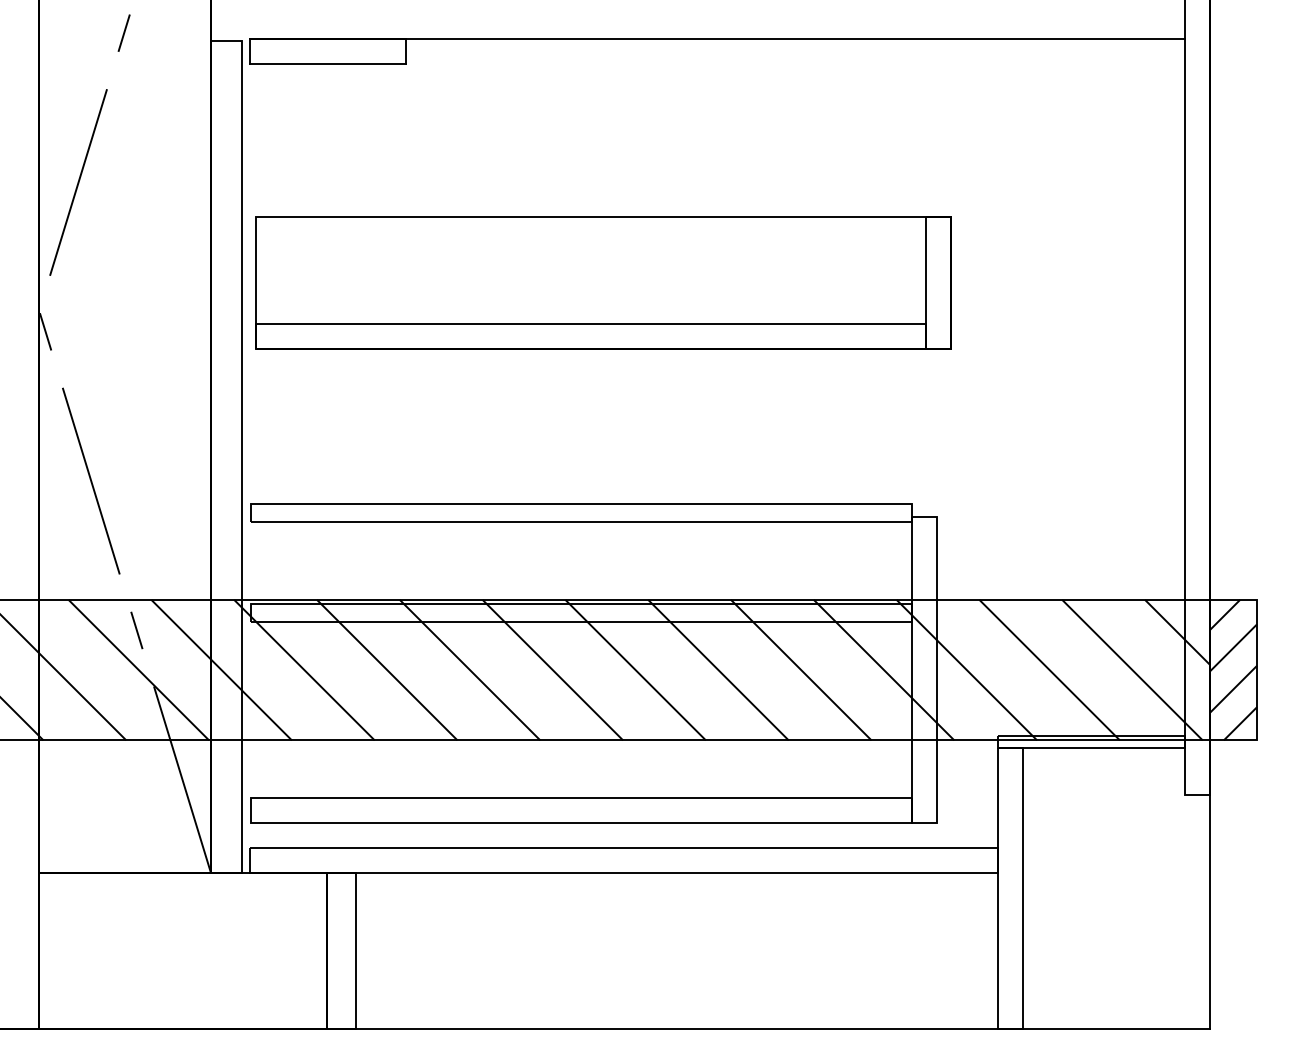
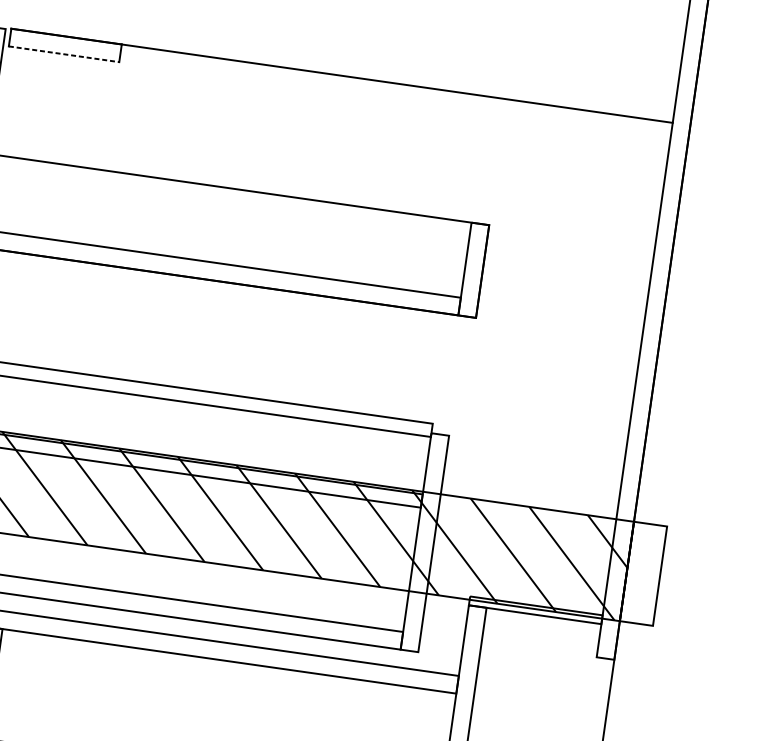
line: (328, 64) -> (64, 54), solid -> dashed
hatch: (1233, 669) -> (643, 573), removed

